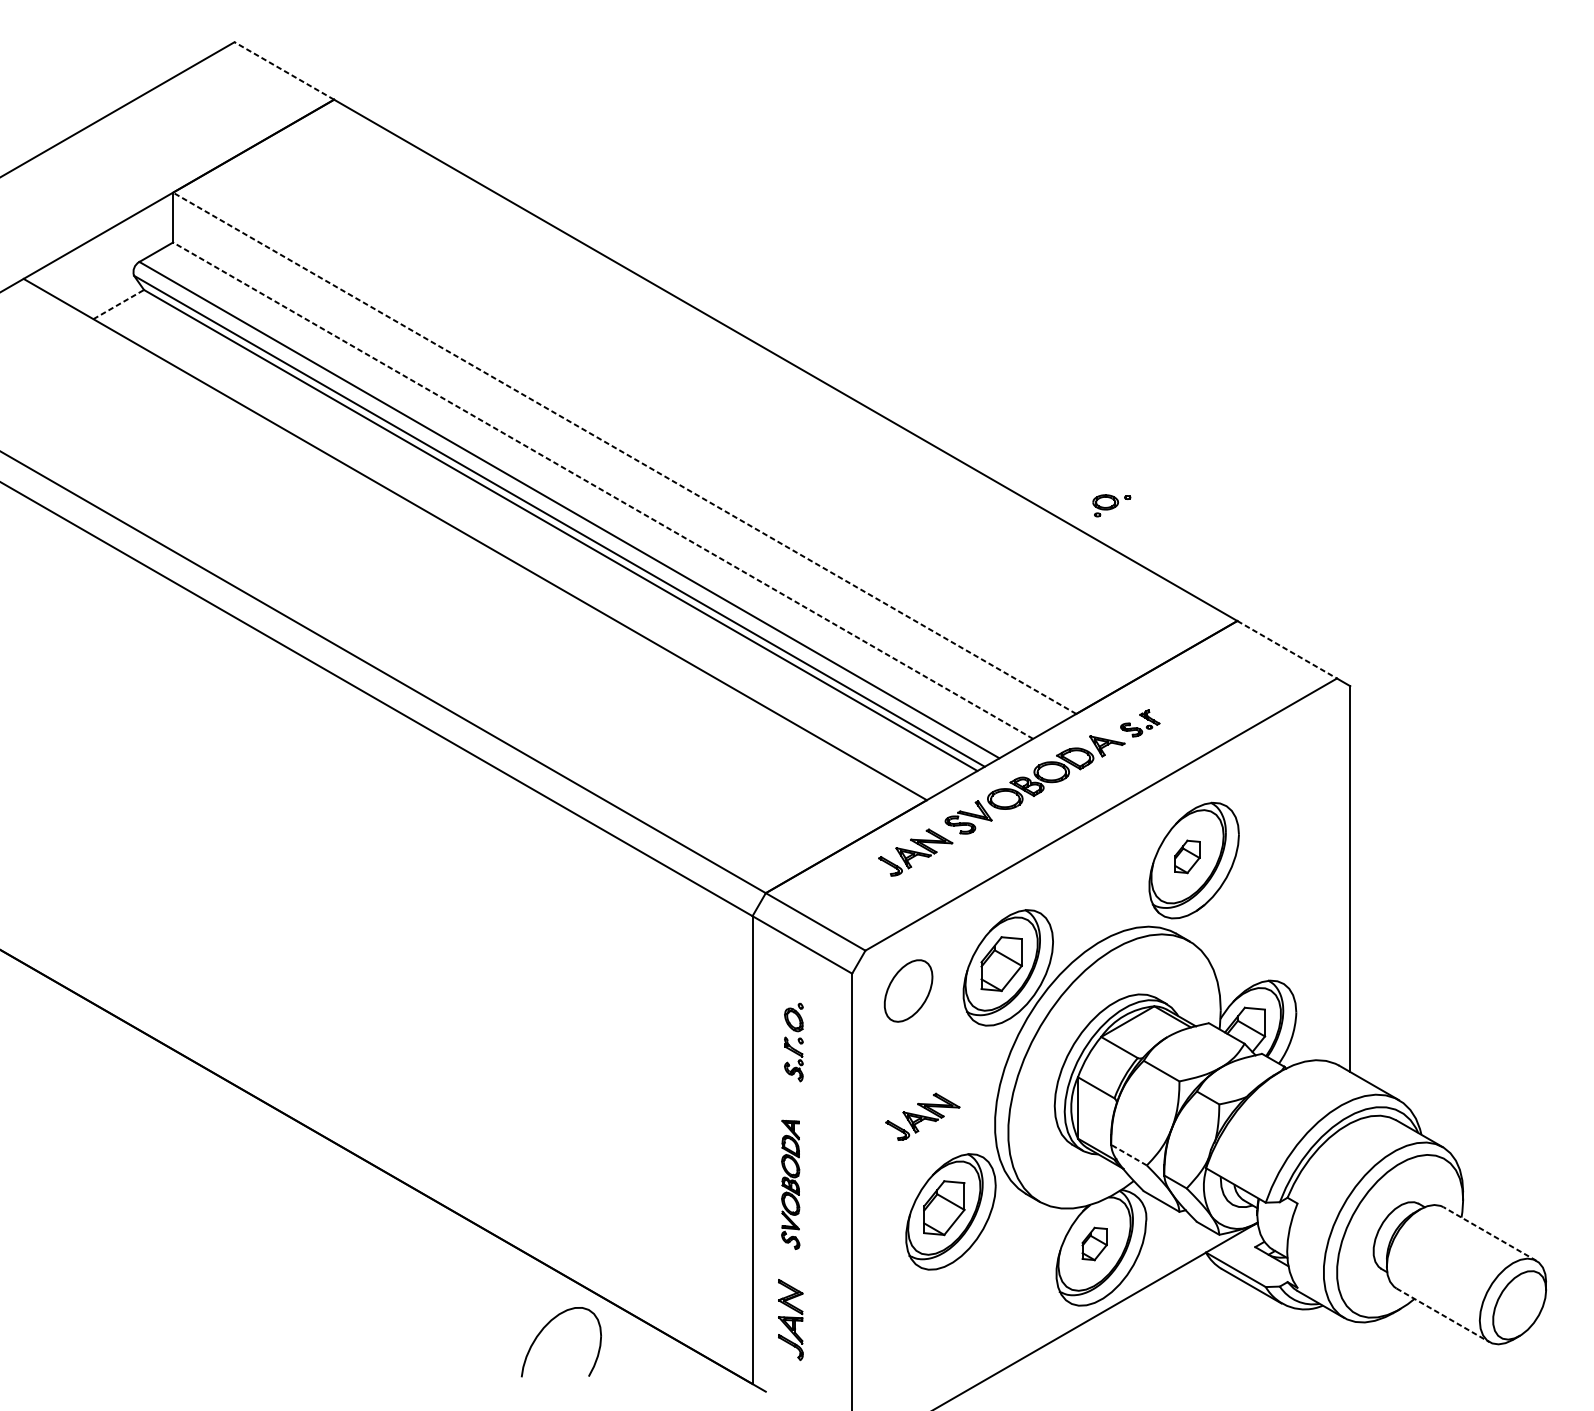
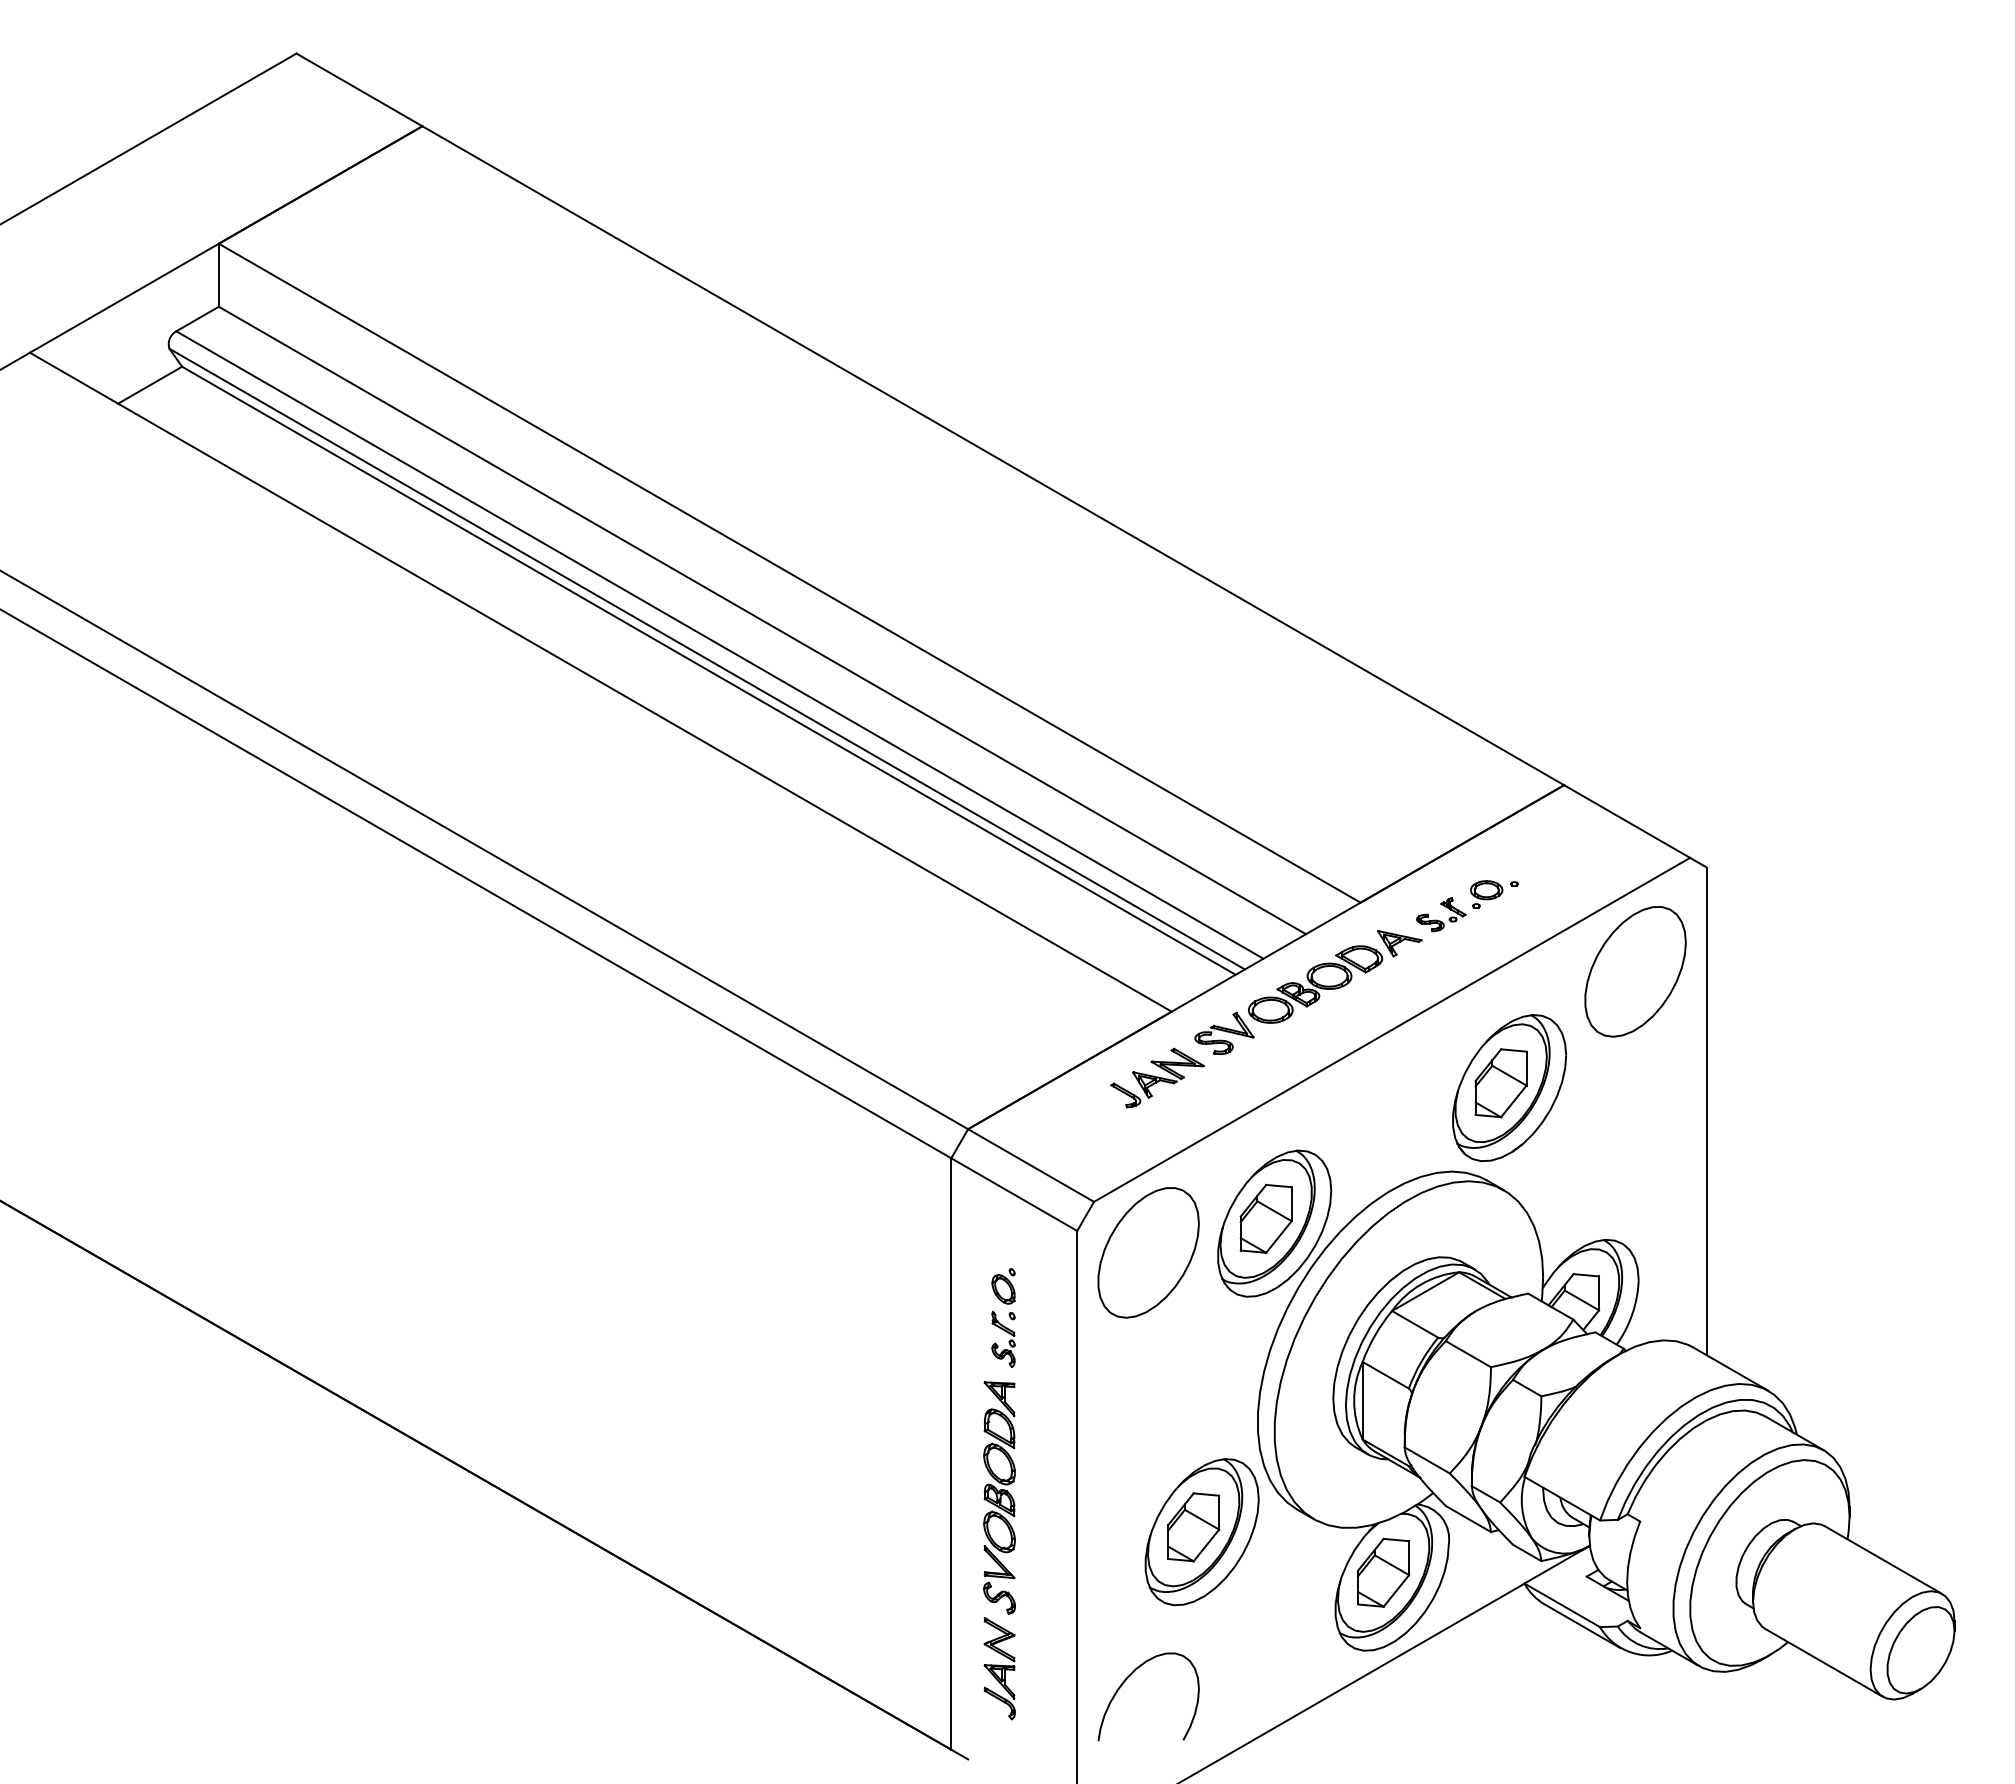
line: (284, 70) -> (359, 89), dashed -> solid
line: (119, 304) -> (150, 385), dashed -> solid
line: (624, 452) -> (789, 572), dashed -> solid
line: (603, 490) -> (762, 620), dashed -> solid
part: (1111, 505) -> (1494, 894), moved
line: (1287, 649) -> (1627, 821), dashed -> solid
part: (1293, 768) -> (1635, 971), added
part: (1187, 856) -> (1500, 1083), size x1.67
part: (908, 990) -> (1148, 1252), size x1.67
part: (922, 1116) -> (1166, 1411), removed
line: (1128, 1155) -> (1426, 1460), dashed -> solid
part: (790, 1184) -> (999, 1497), size x1.43
line: (1490, 1234) -> (1883, 1560), dashed -> solid
part: (1094, 1243) -> (1383, 1572), size x1.67
line: (1443, 1315) -> (1824, 1662), dashed -> solid
part: (546, 1326) -> (1129, 1677), moved

